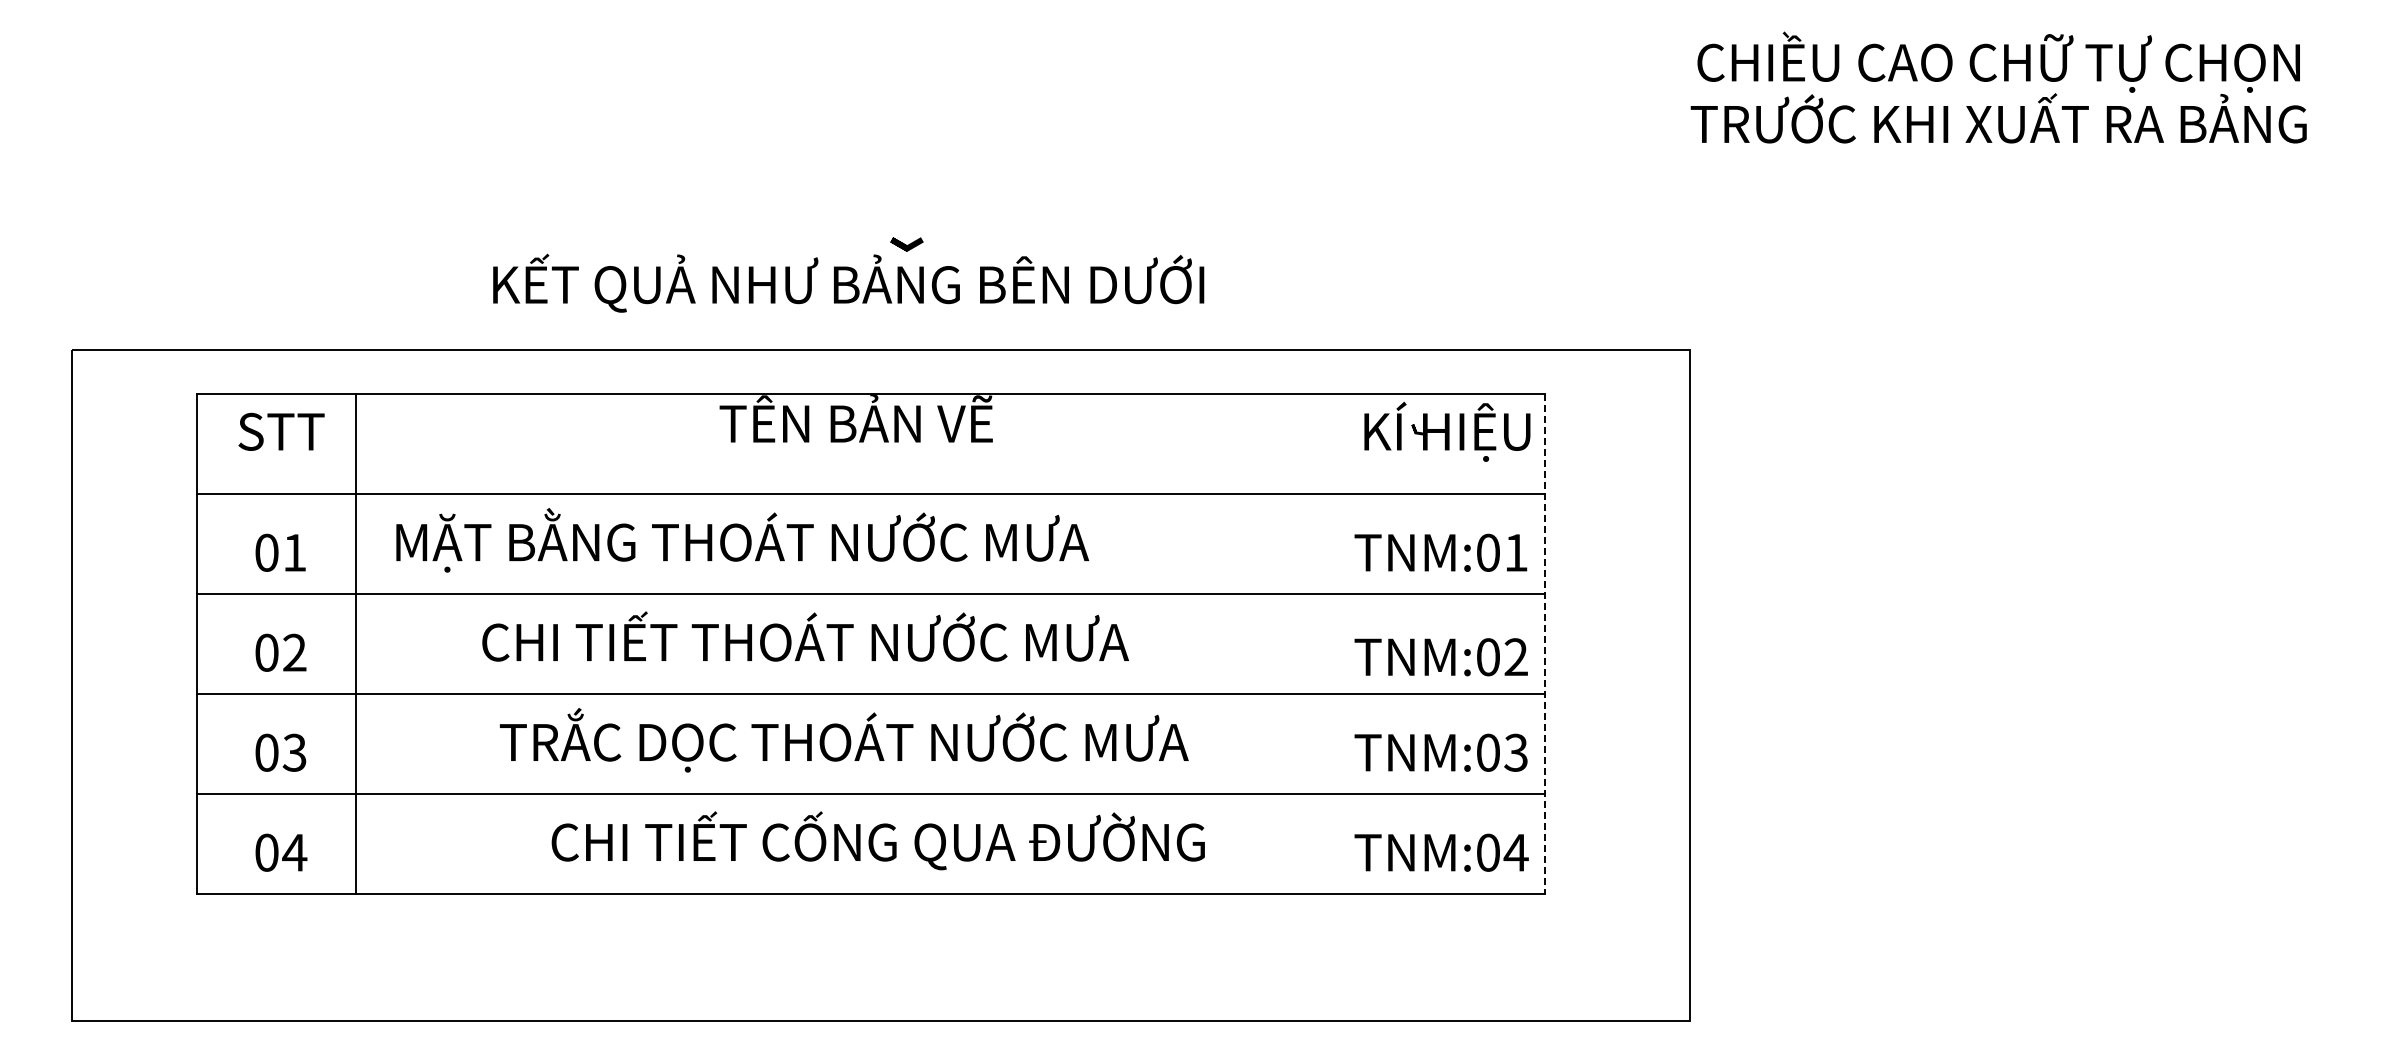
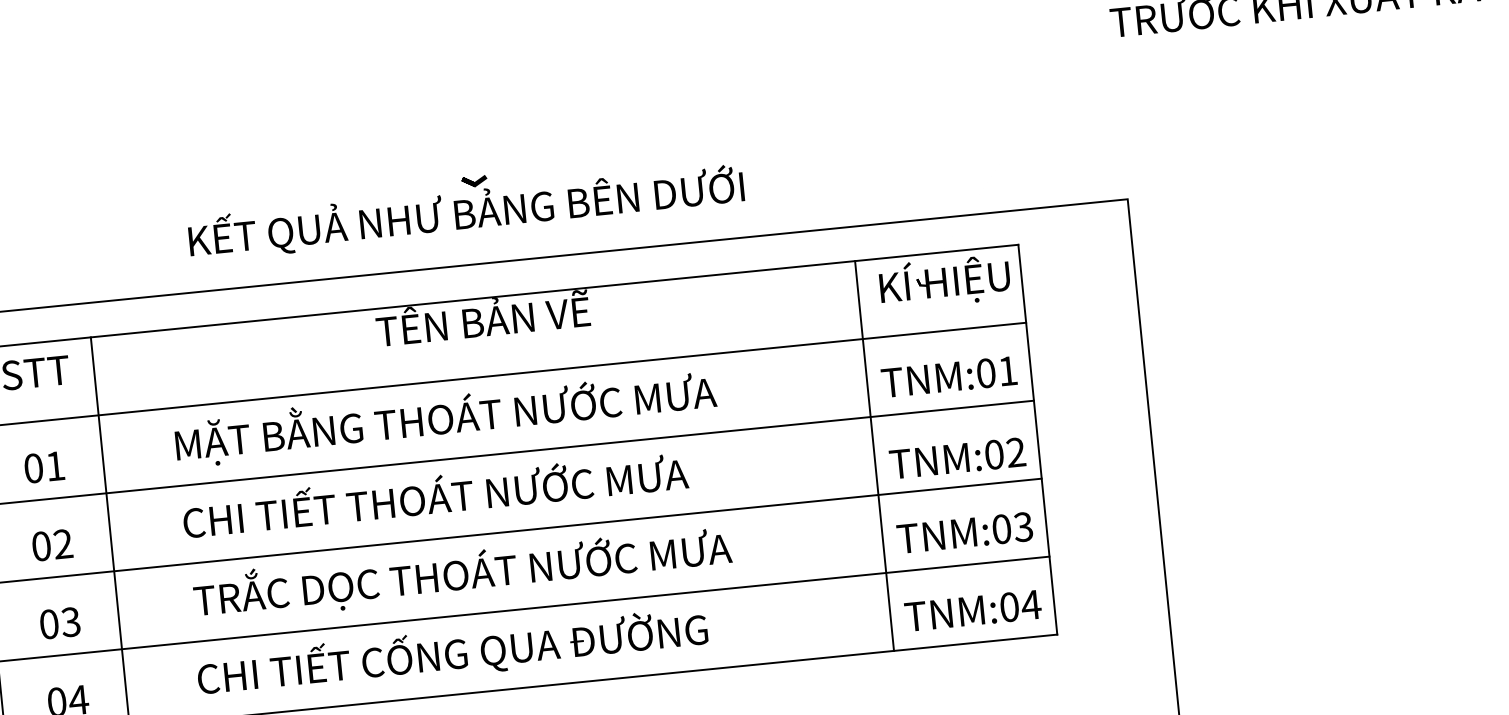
line: (906, 244) -> (474, 181), moved
text: (742, 540) -> (445, 417), moved
text: (805, 636) -> (435, 494), moved
line: (1336, 643) -> (874, 455), added
line: (1545, 643) -> (1037, 439), dashed -> solid
text: (844, 740) -> (462, 573), moved
text: (877, 840) -> (451, 653), moved

